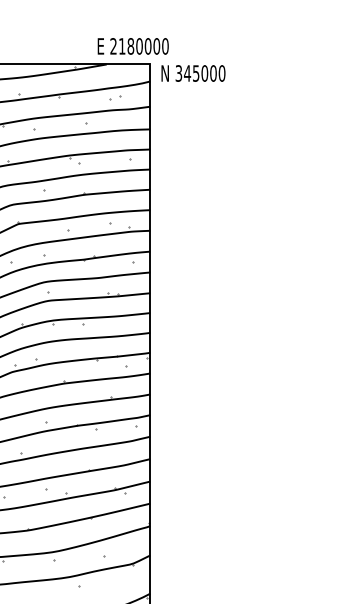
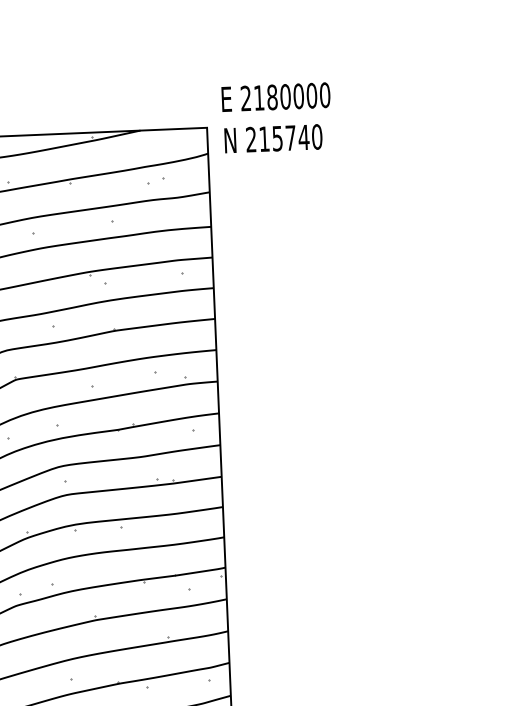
text: (132, 46) -> (274, 97), moved
text: (195, 73) -> (276, 138), 345000 -> 215740

